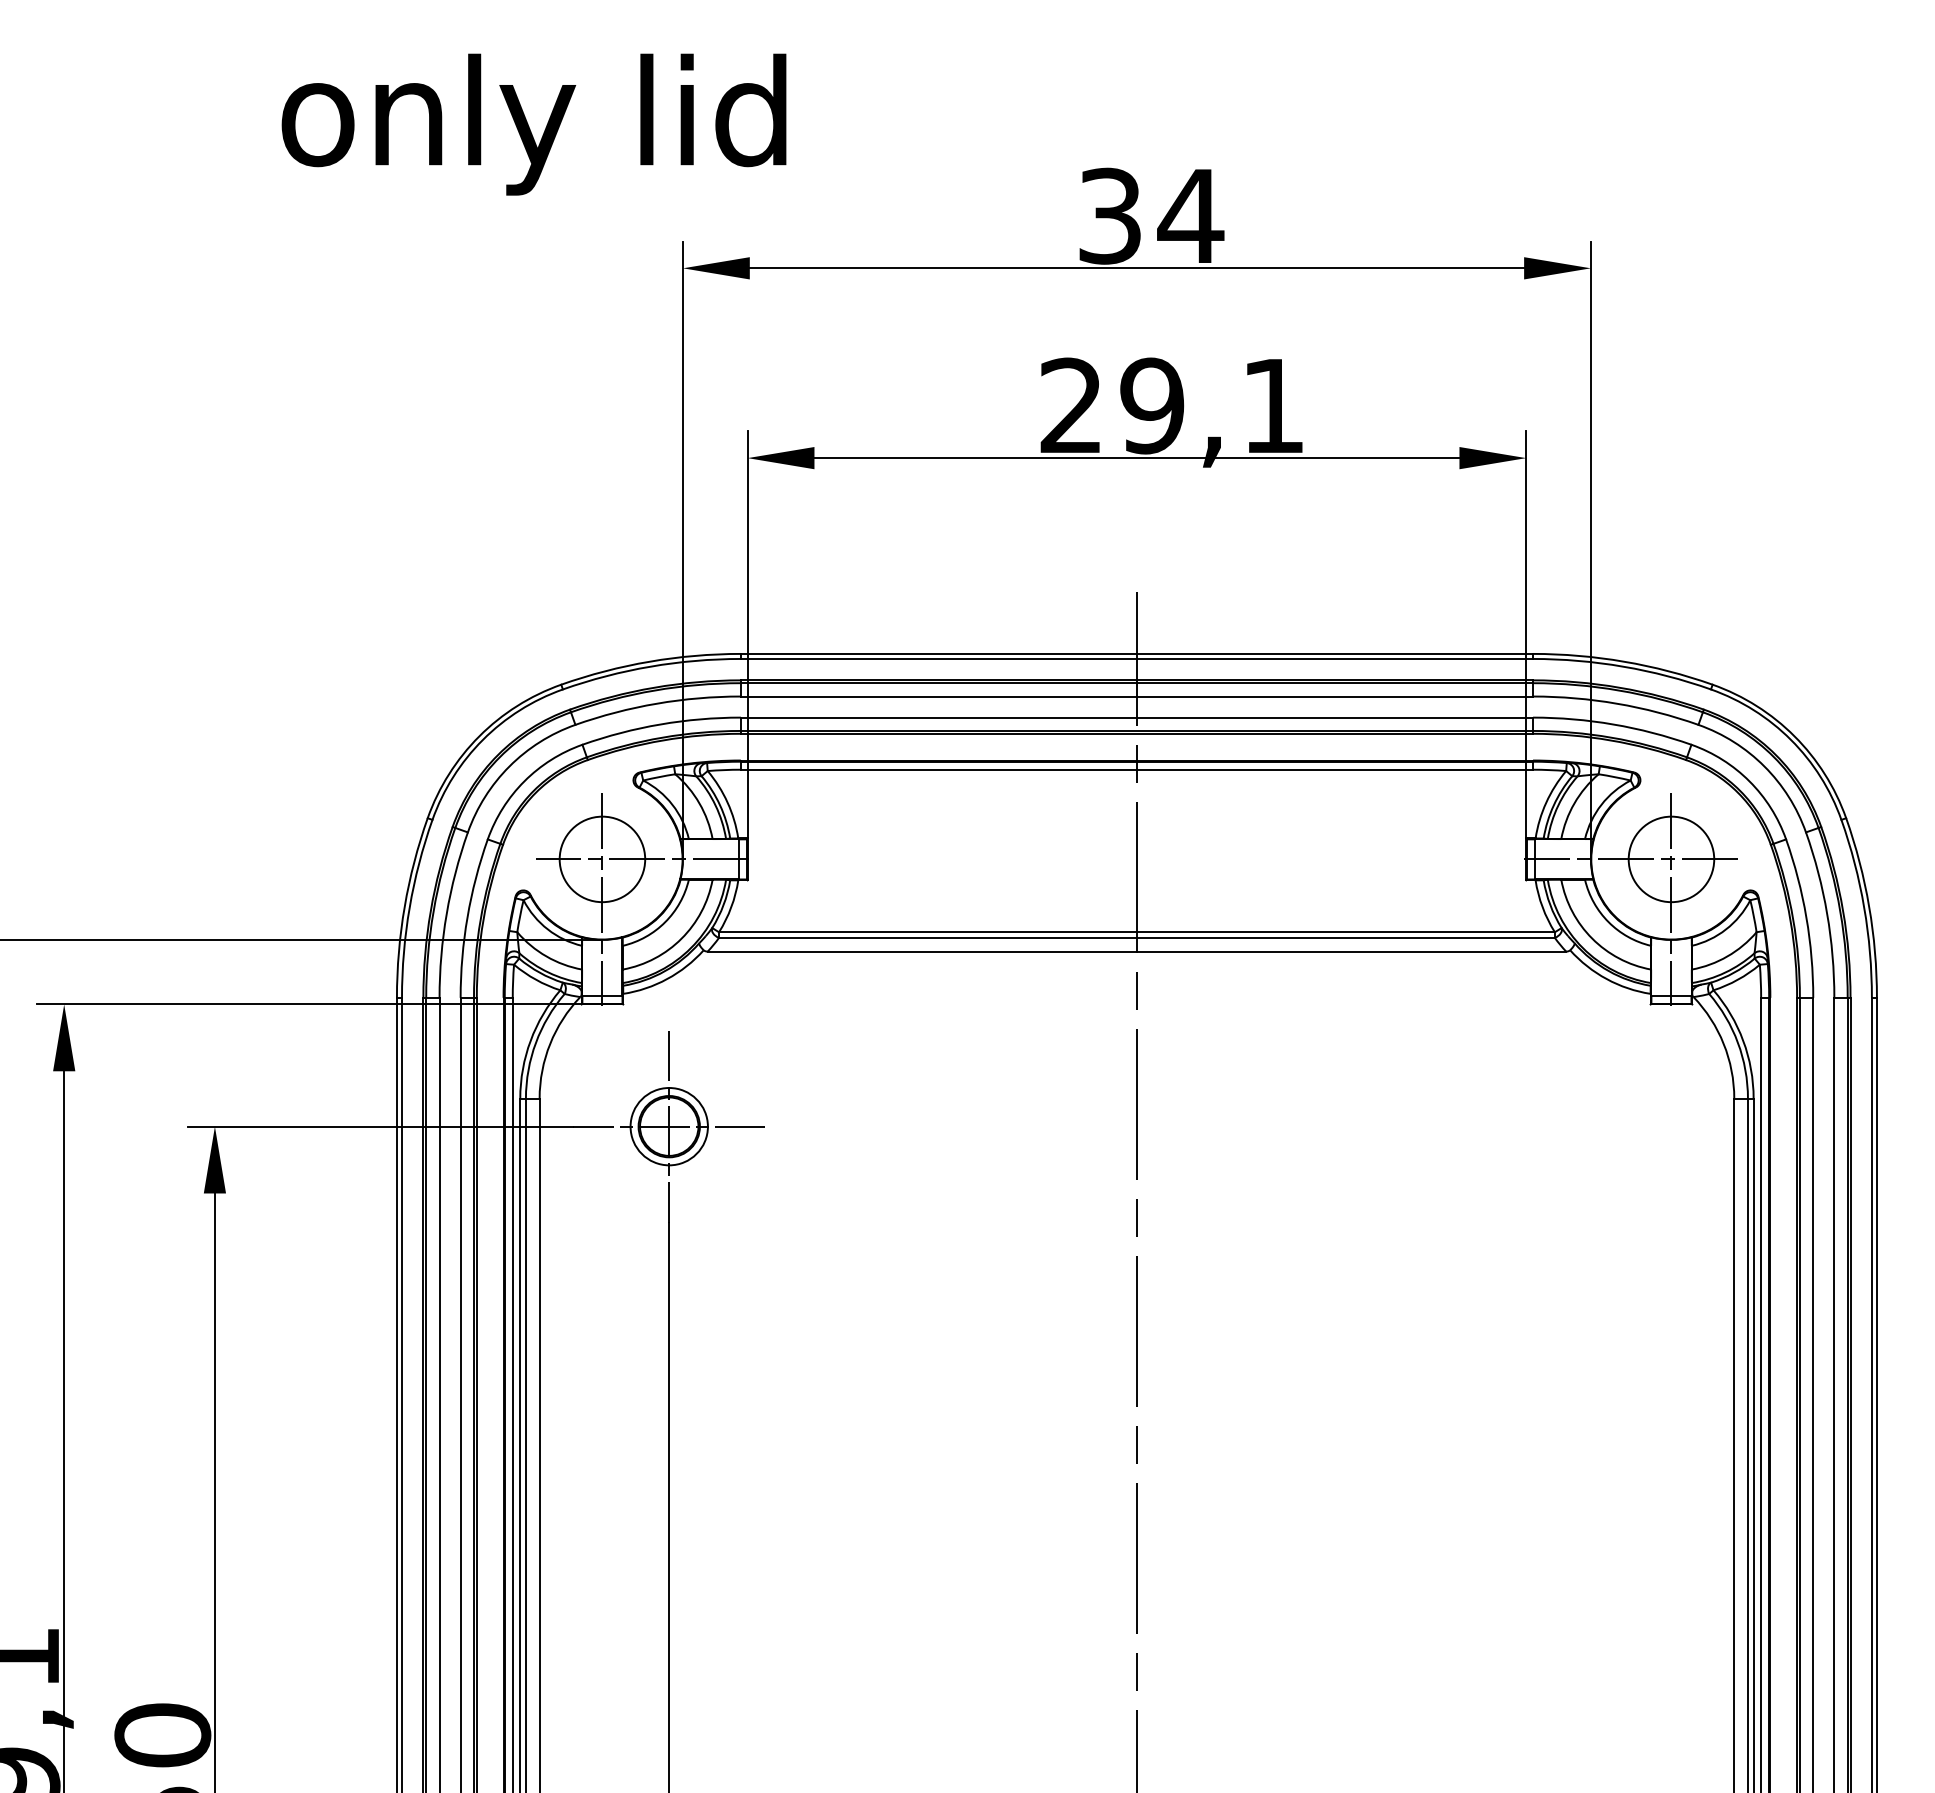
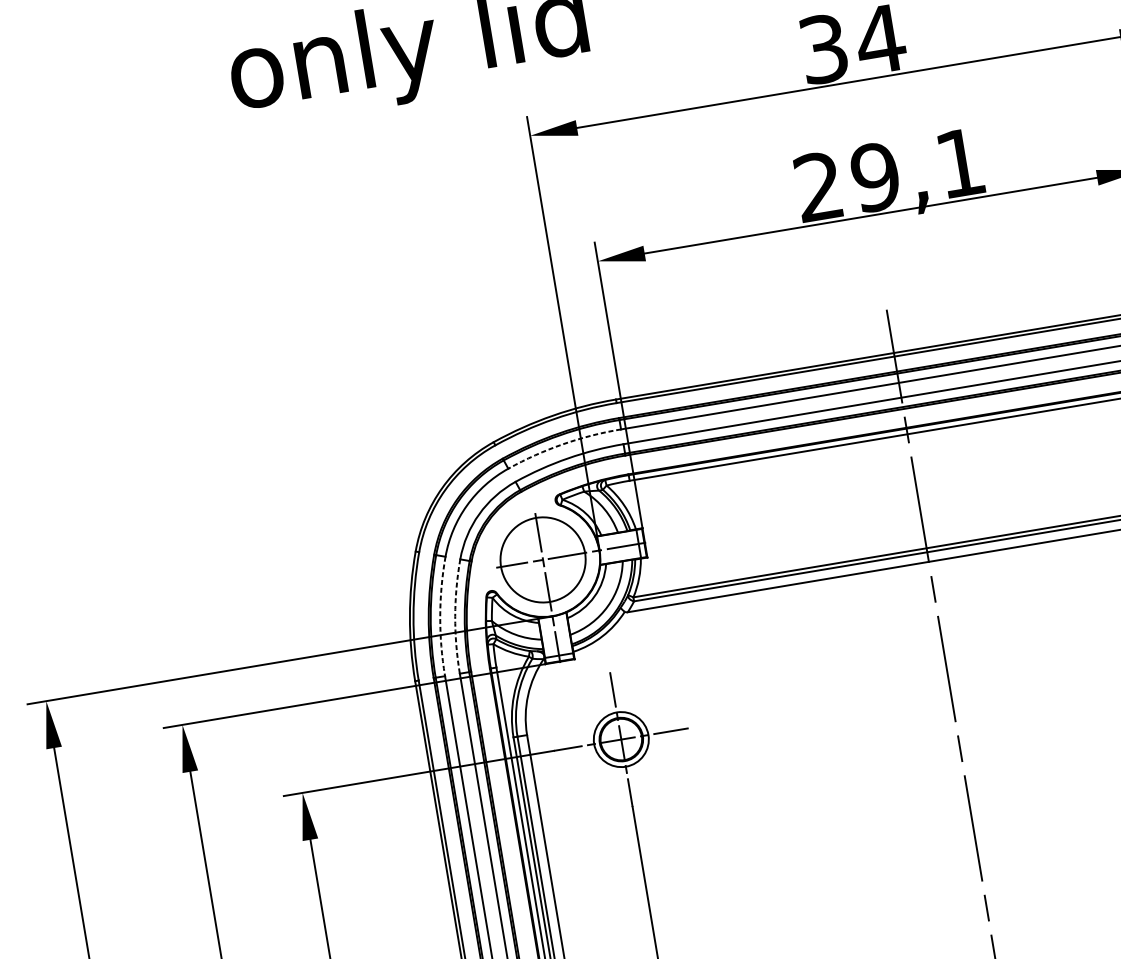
arc: (656, 703) -> (562, 444), solid -> dashed
circle: (602, 859) -> (543, 559), size x1.4
arc: (446, 913) -> (440, 616), solid -> dashed
arc: (467, 917) -> (455, 616), solid -> dashed

